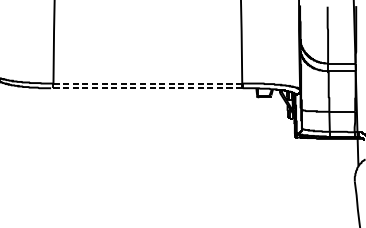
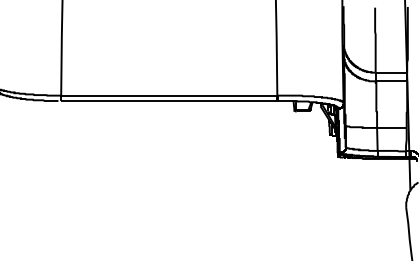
line: (148, 83) -> (169, 95), dashed -> solid
line: (148, 88) -> (169, 101), dashed -> solid

